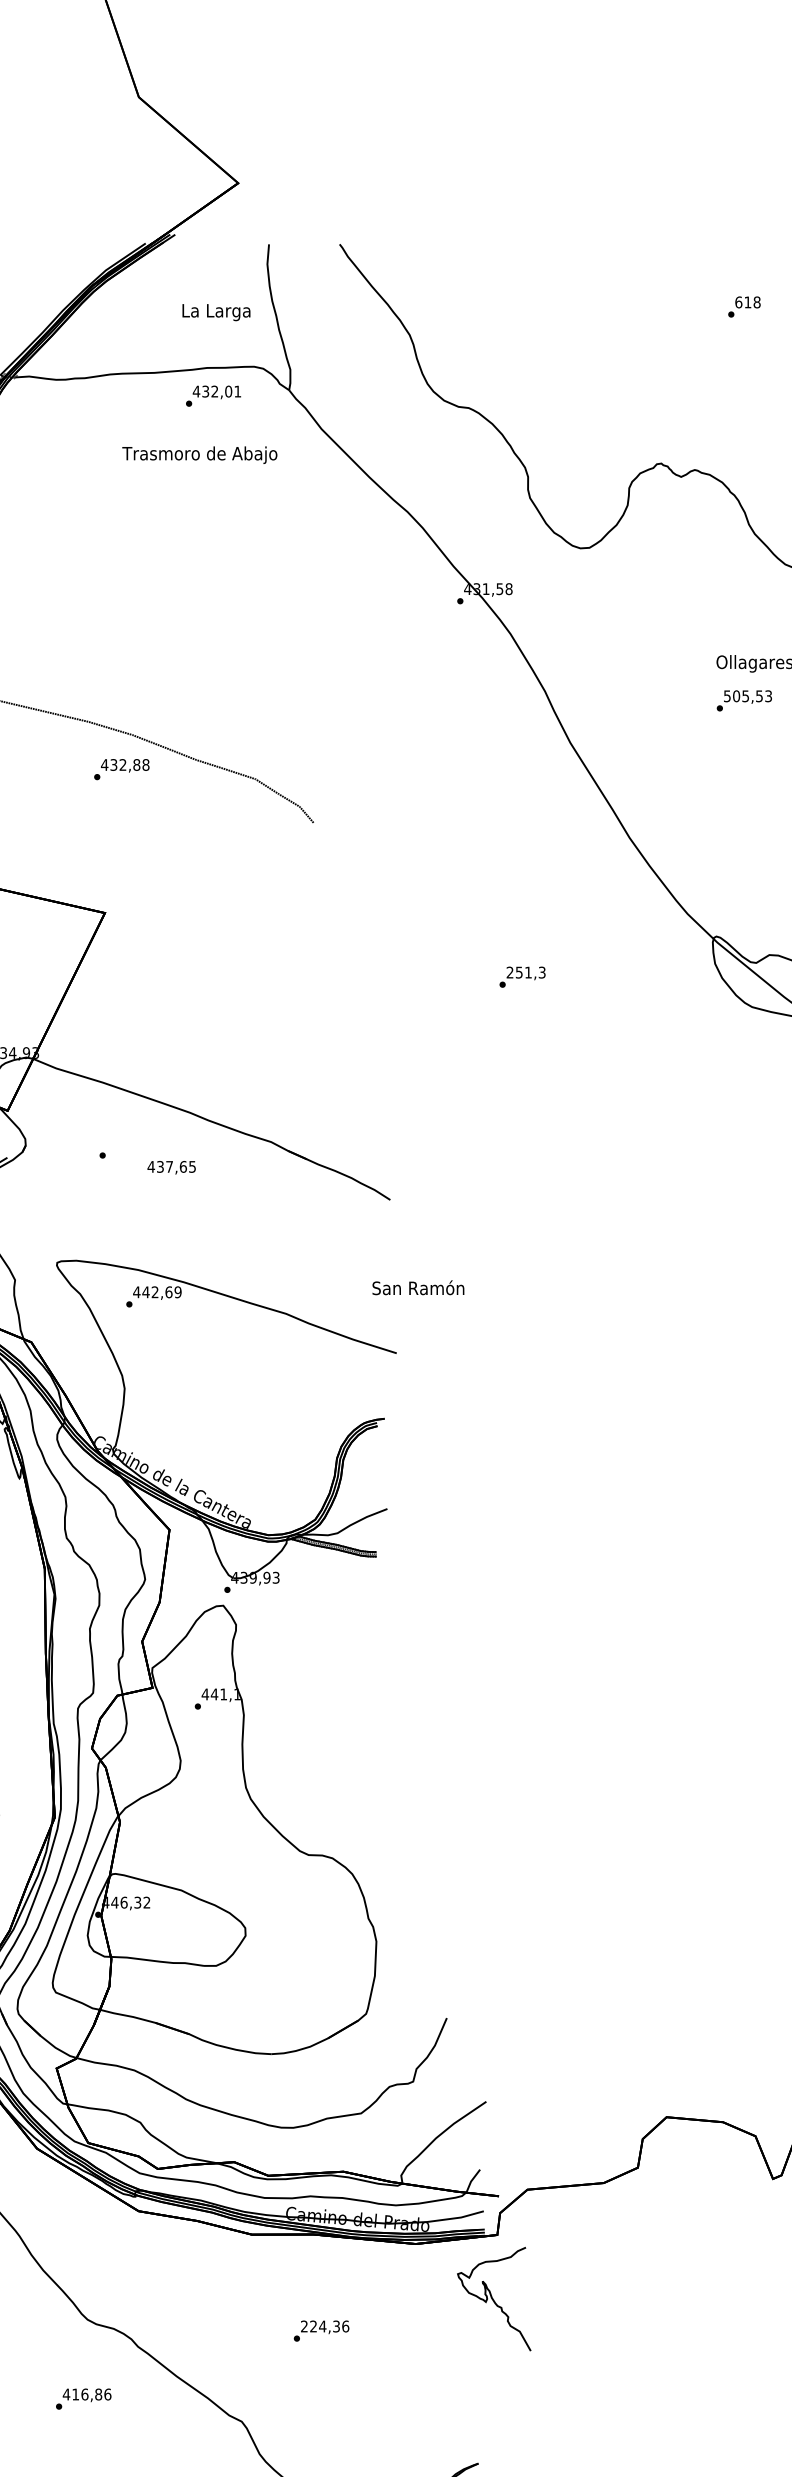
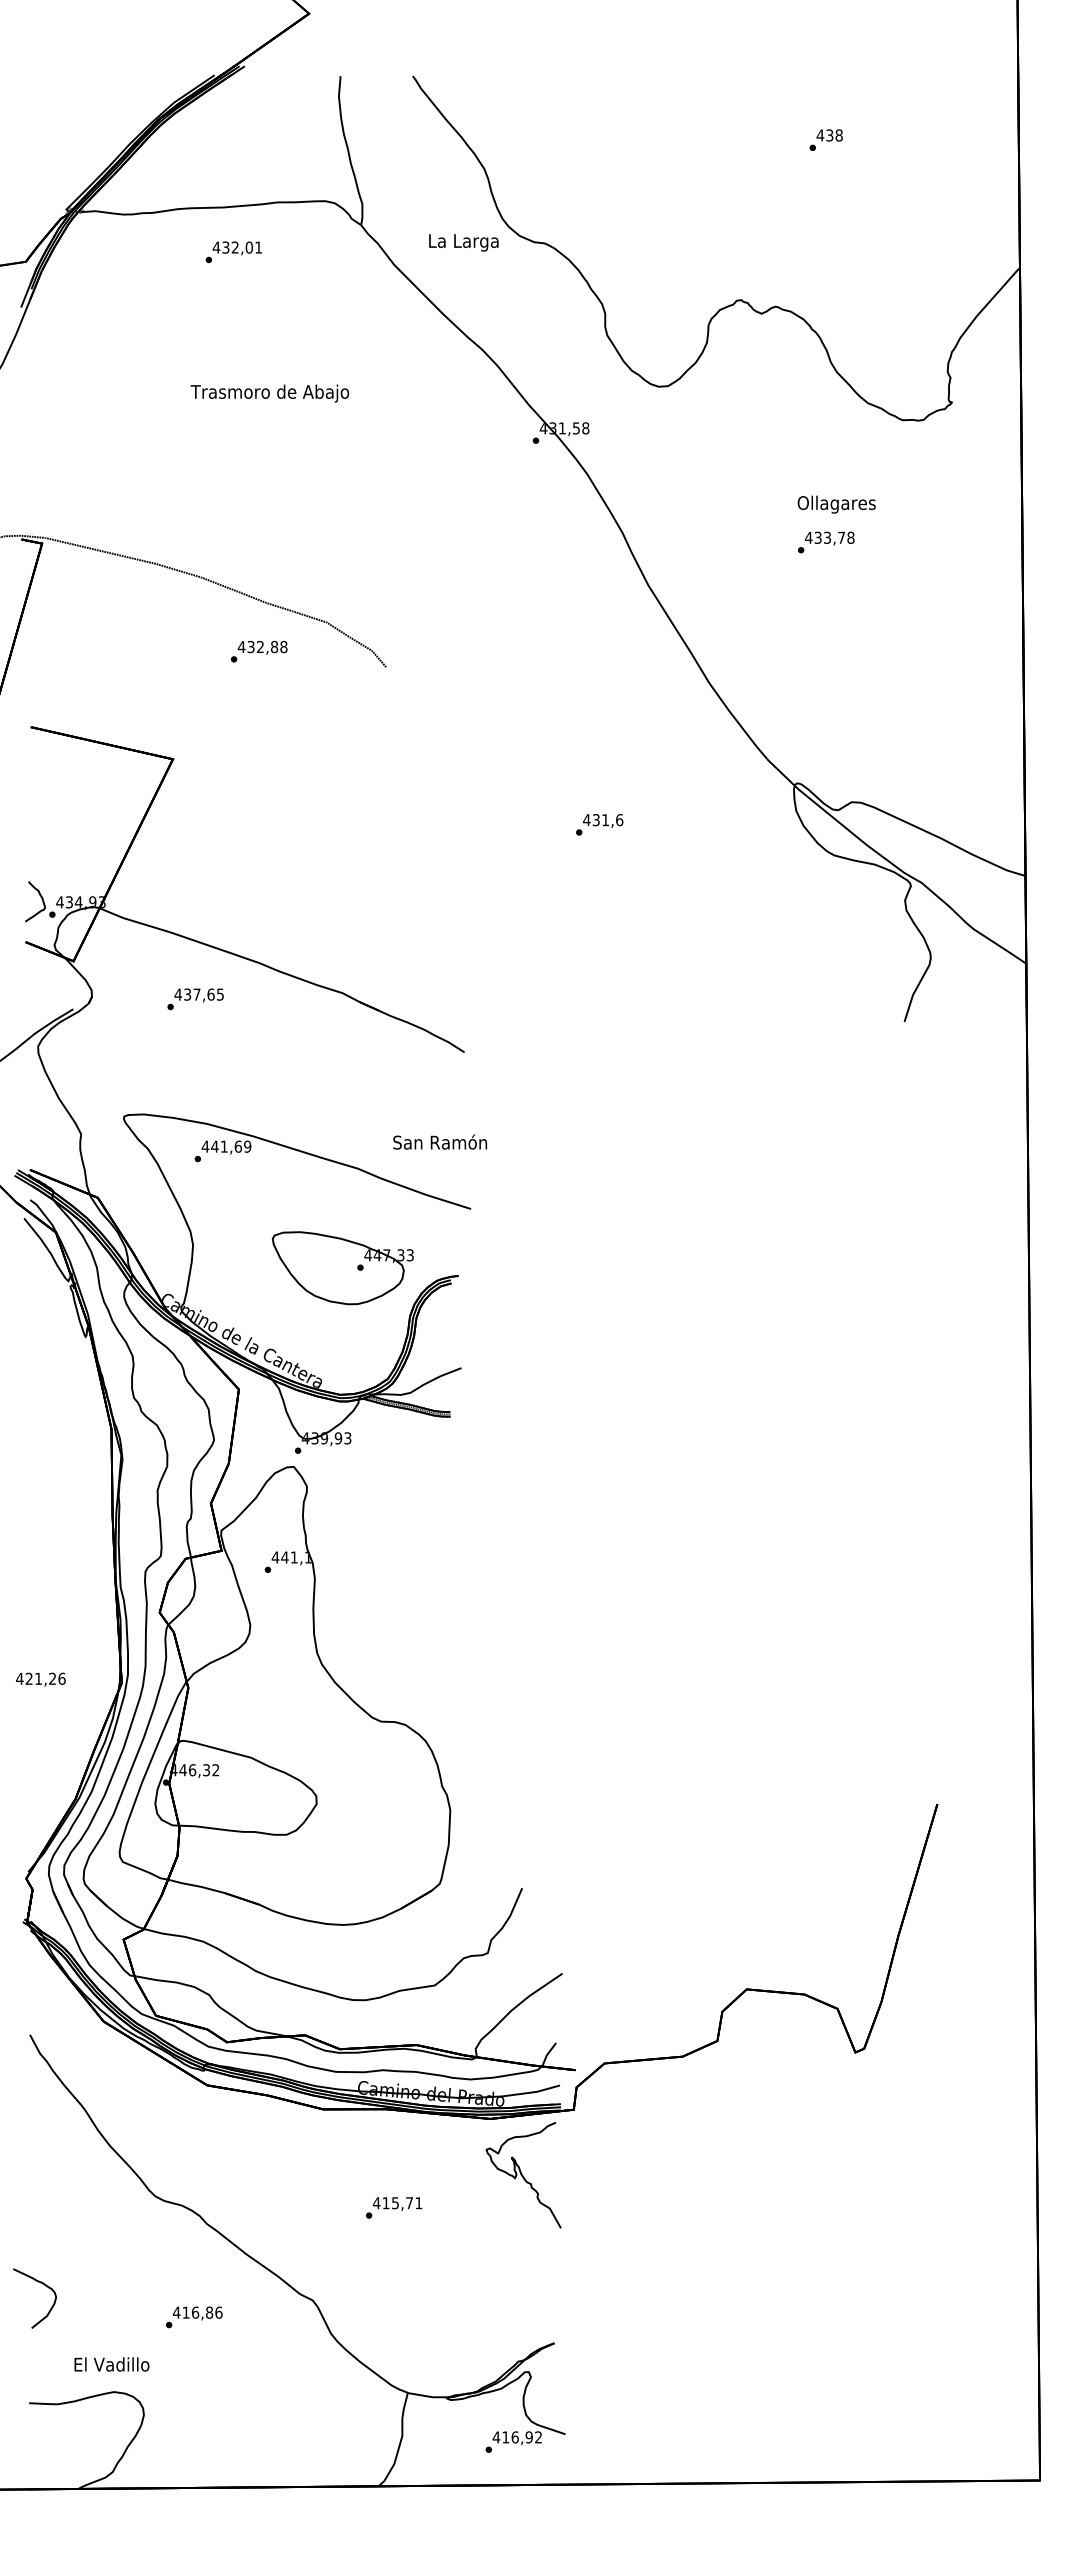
text: (742, 302) -> (824, 135), 618 -> 438
text: (216, 312) -> (463, 242), moved
text: (213, 396) -> (233, 252), moved
text: (199, 455) -> (269, 393), moved
text: (747, 695) -> (829, 537), 505,53 -> 433,78
text: (122, 769) -> (259, 651), moved
text: (526, 972) -> (603, 820), 251,3 -> 431,6
text: (171, 1167) -> (198, 995), moved
text: (417, 1287) -> (439, 1141), moved
text: (154, 1292) -> (223, 1146), 442,69 -> 441,69
part: (270, 1411) -> (342, 1268), added
curve: (493, 2298) -> (522, 2174), moved
text: (324, 2326) -> (397, 2203), 224,36 -> 415,71
text: (83, 2399) -> (194, 2317), moved

